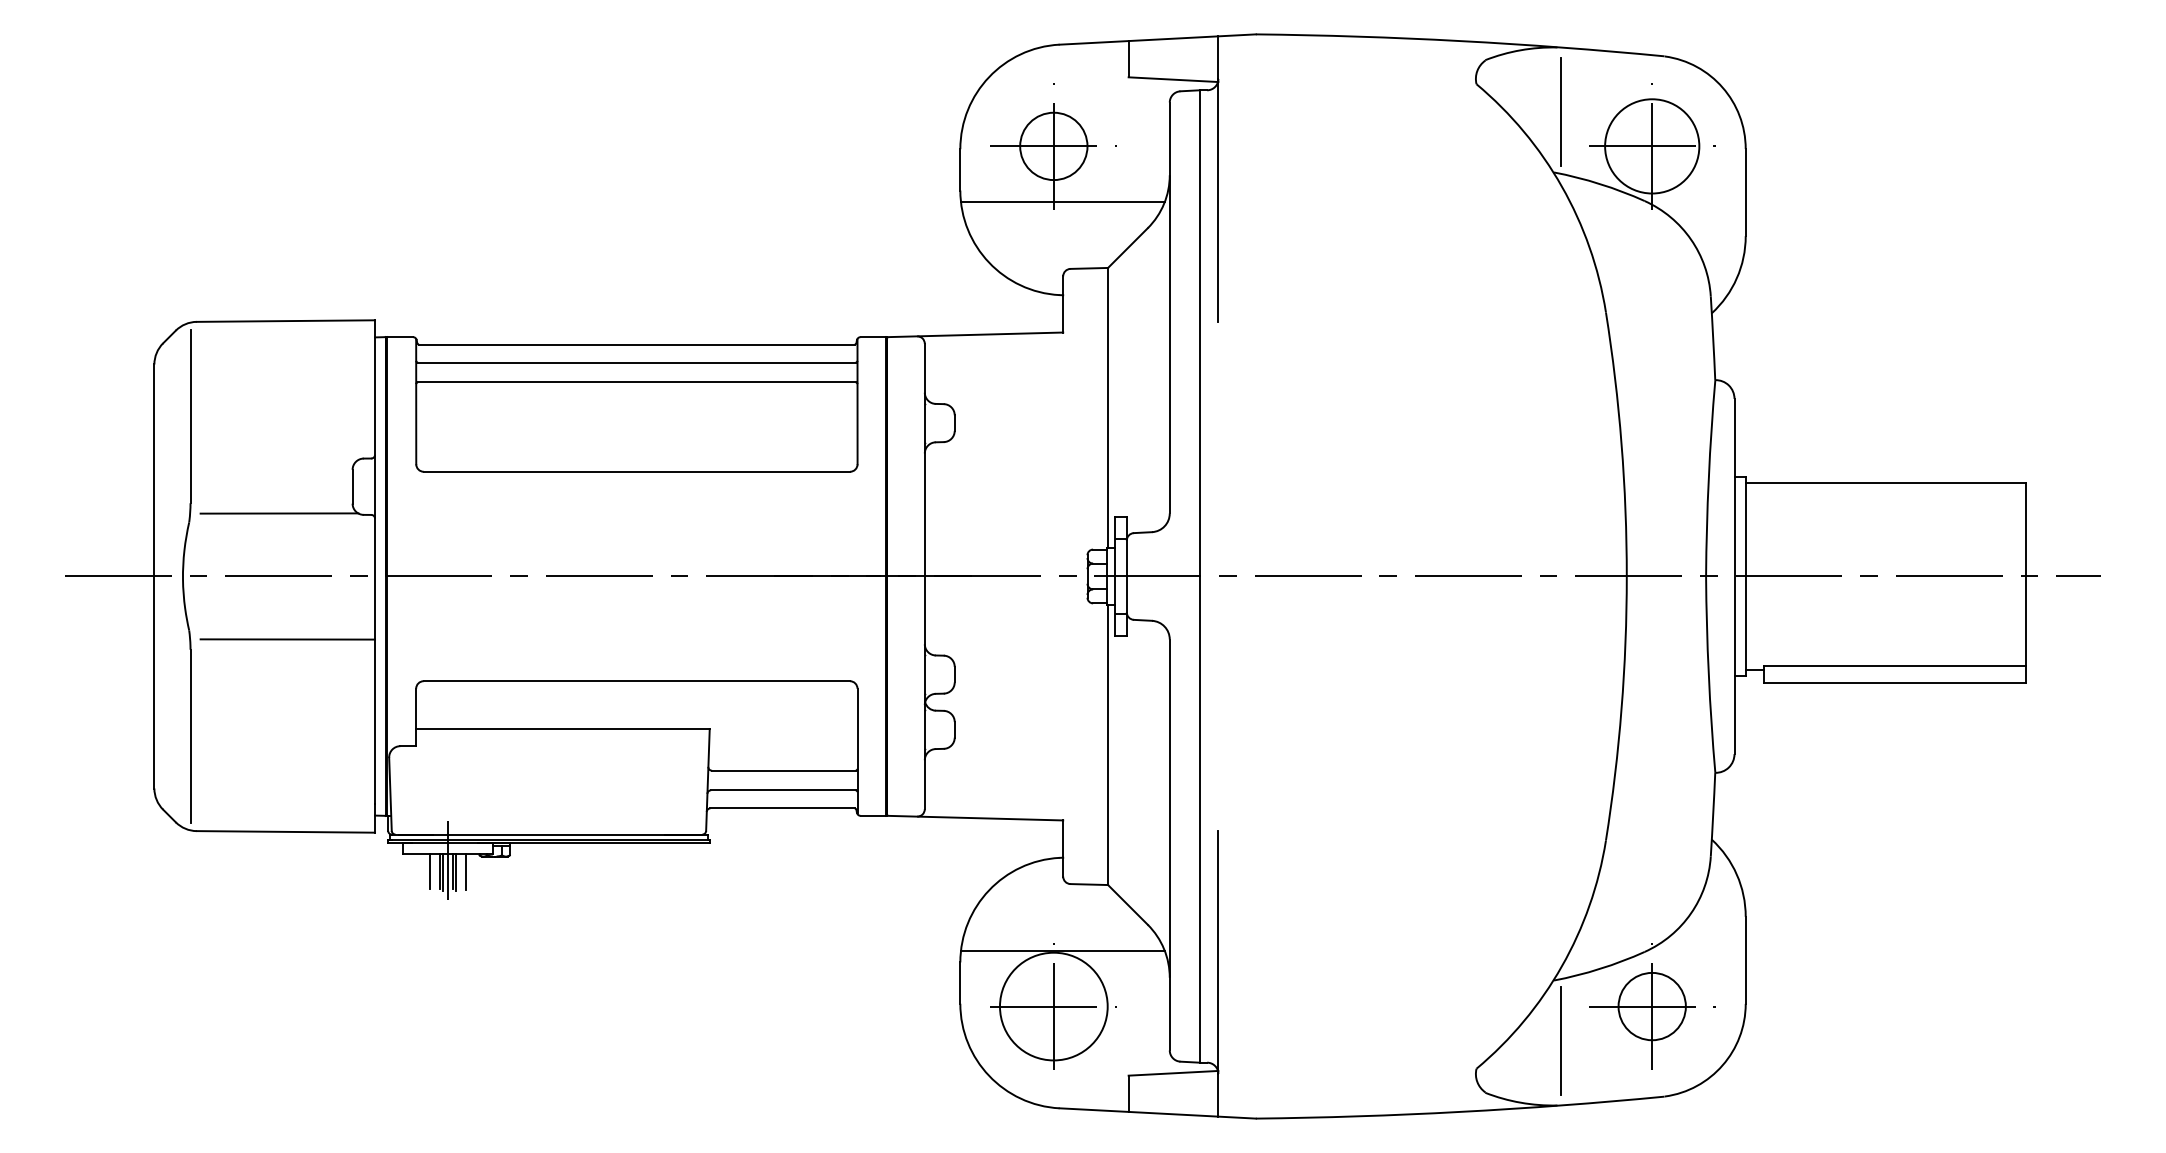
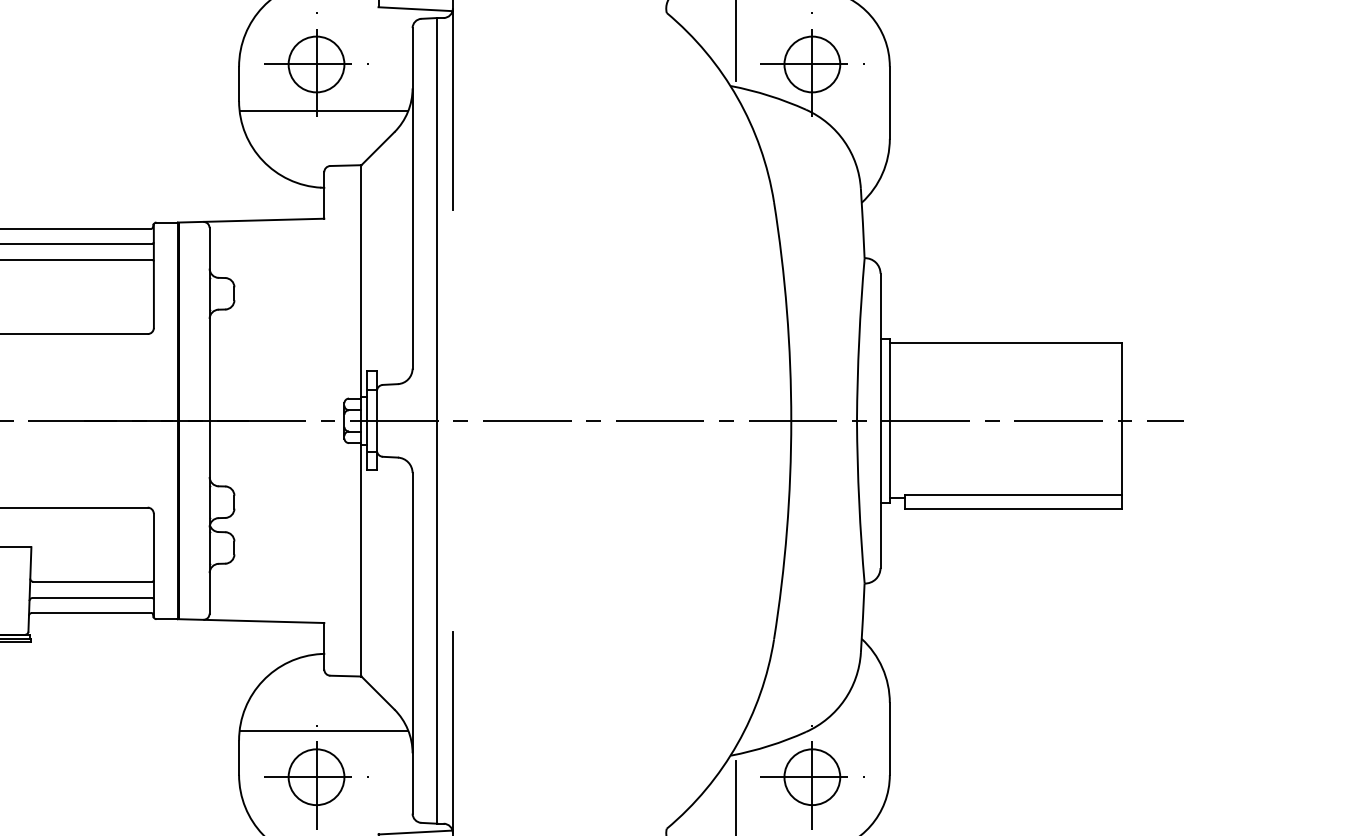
circle: (1651, 146) -> (811, 64), size x0.71
circle: (1053, 1006) -> (316, 777), size x0.62

